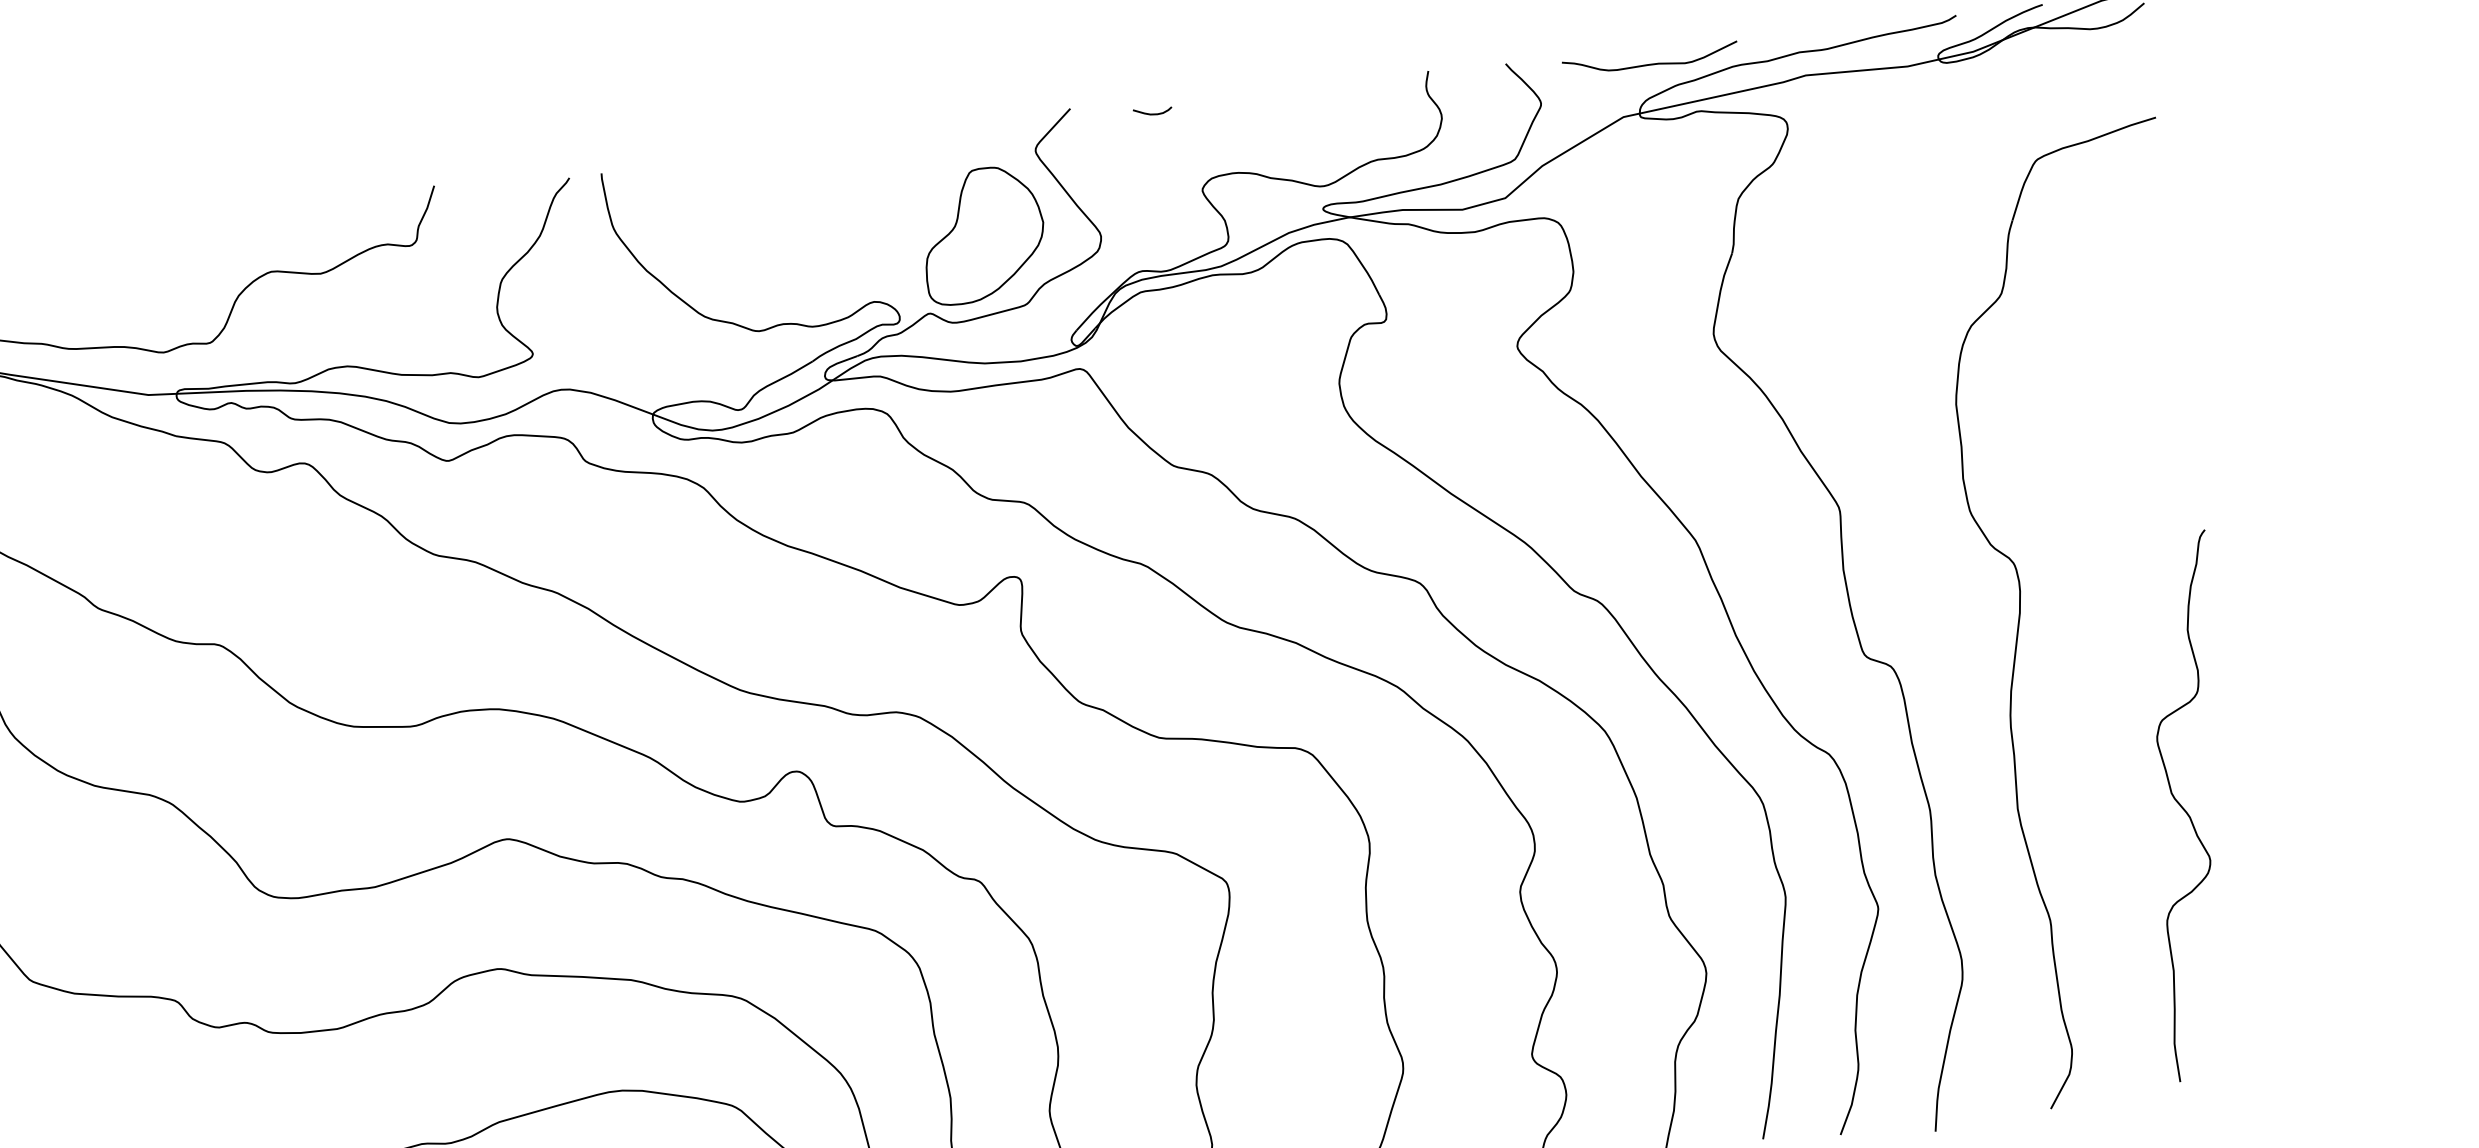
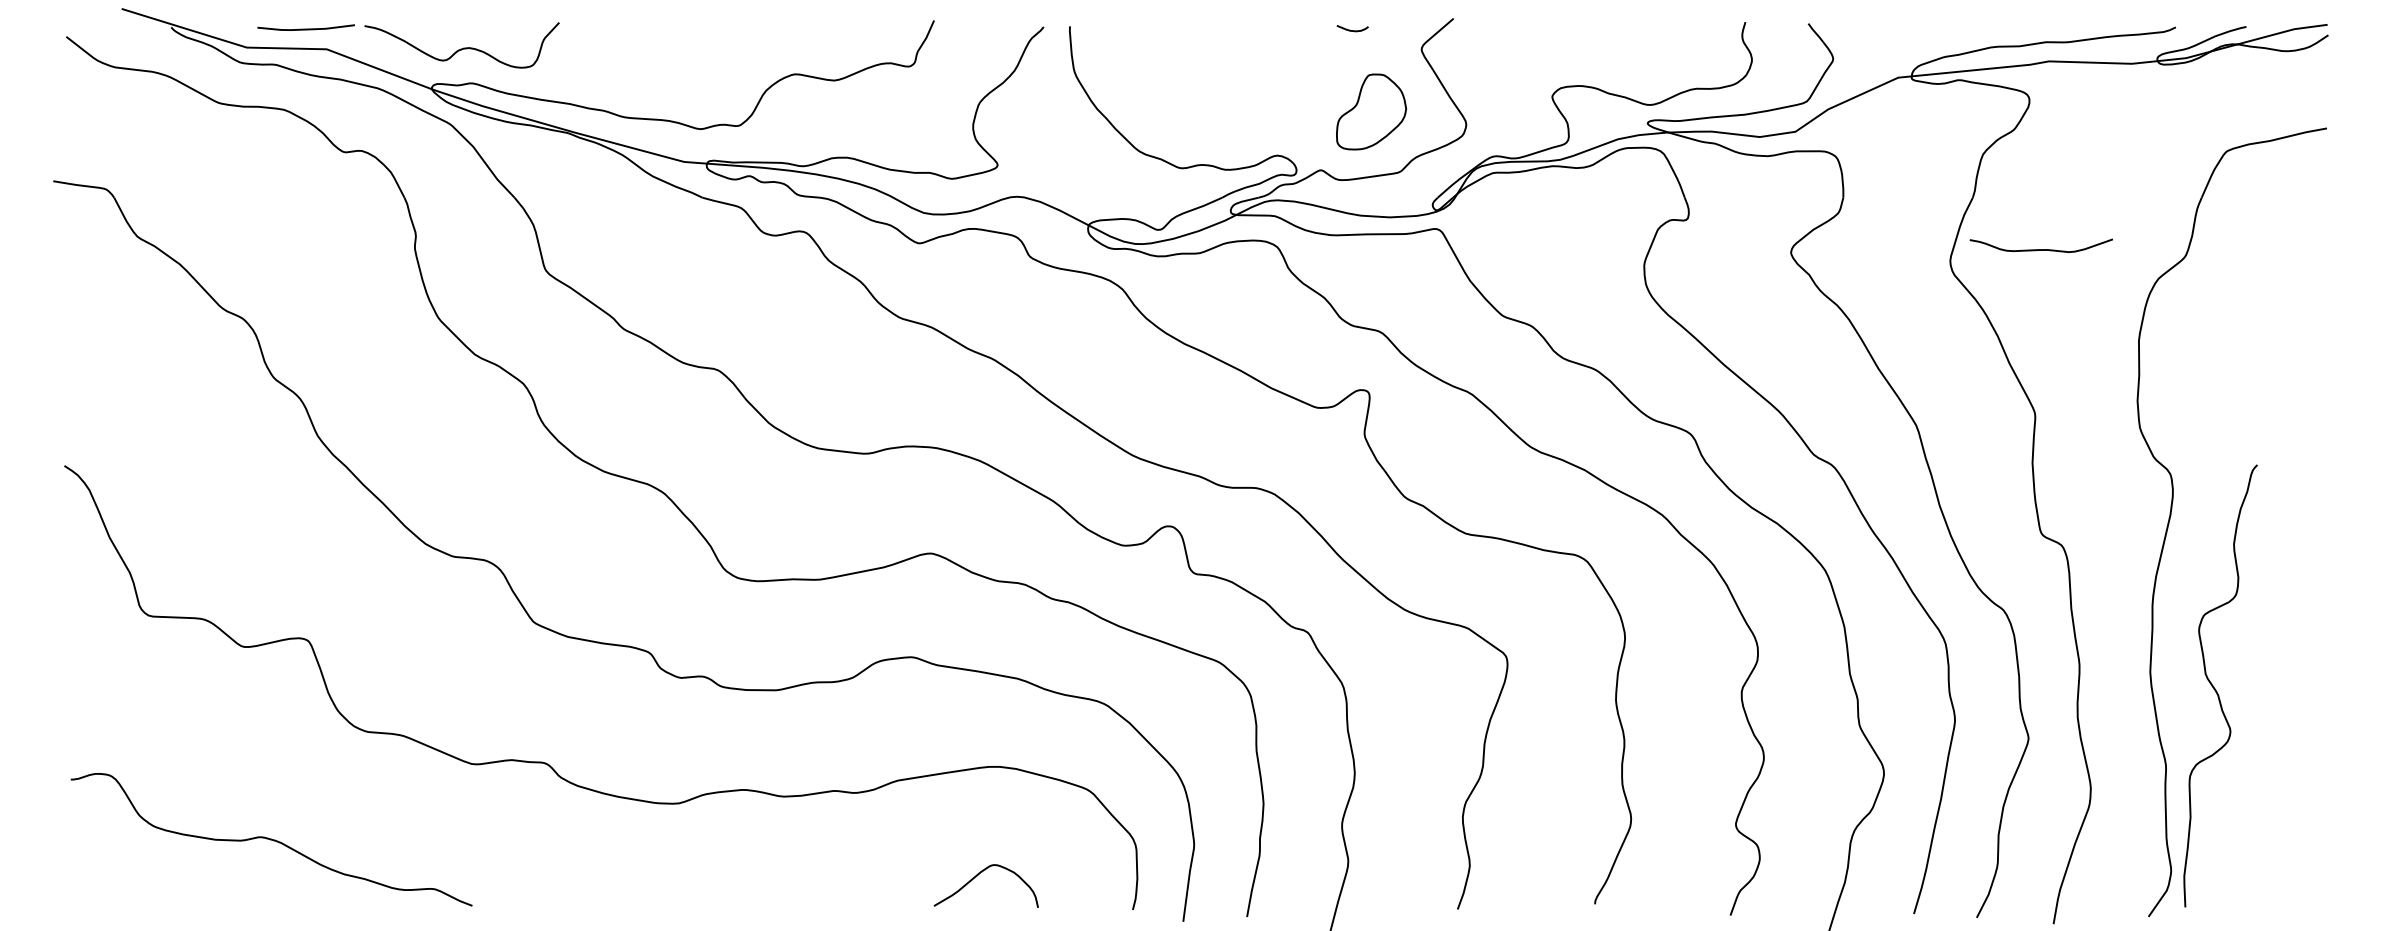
curve: (1649, 64) -> (2040, 249), moved
curve: (1152, 113) -> (1352, 30), moved
part: (983, 234) -> (1371, 111), size x0.7
curve: (2185, 809) -> (2215, 688), moved

